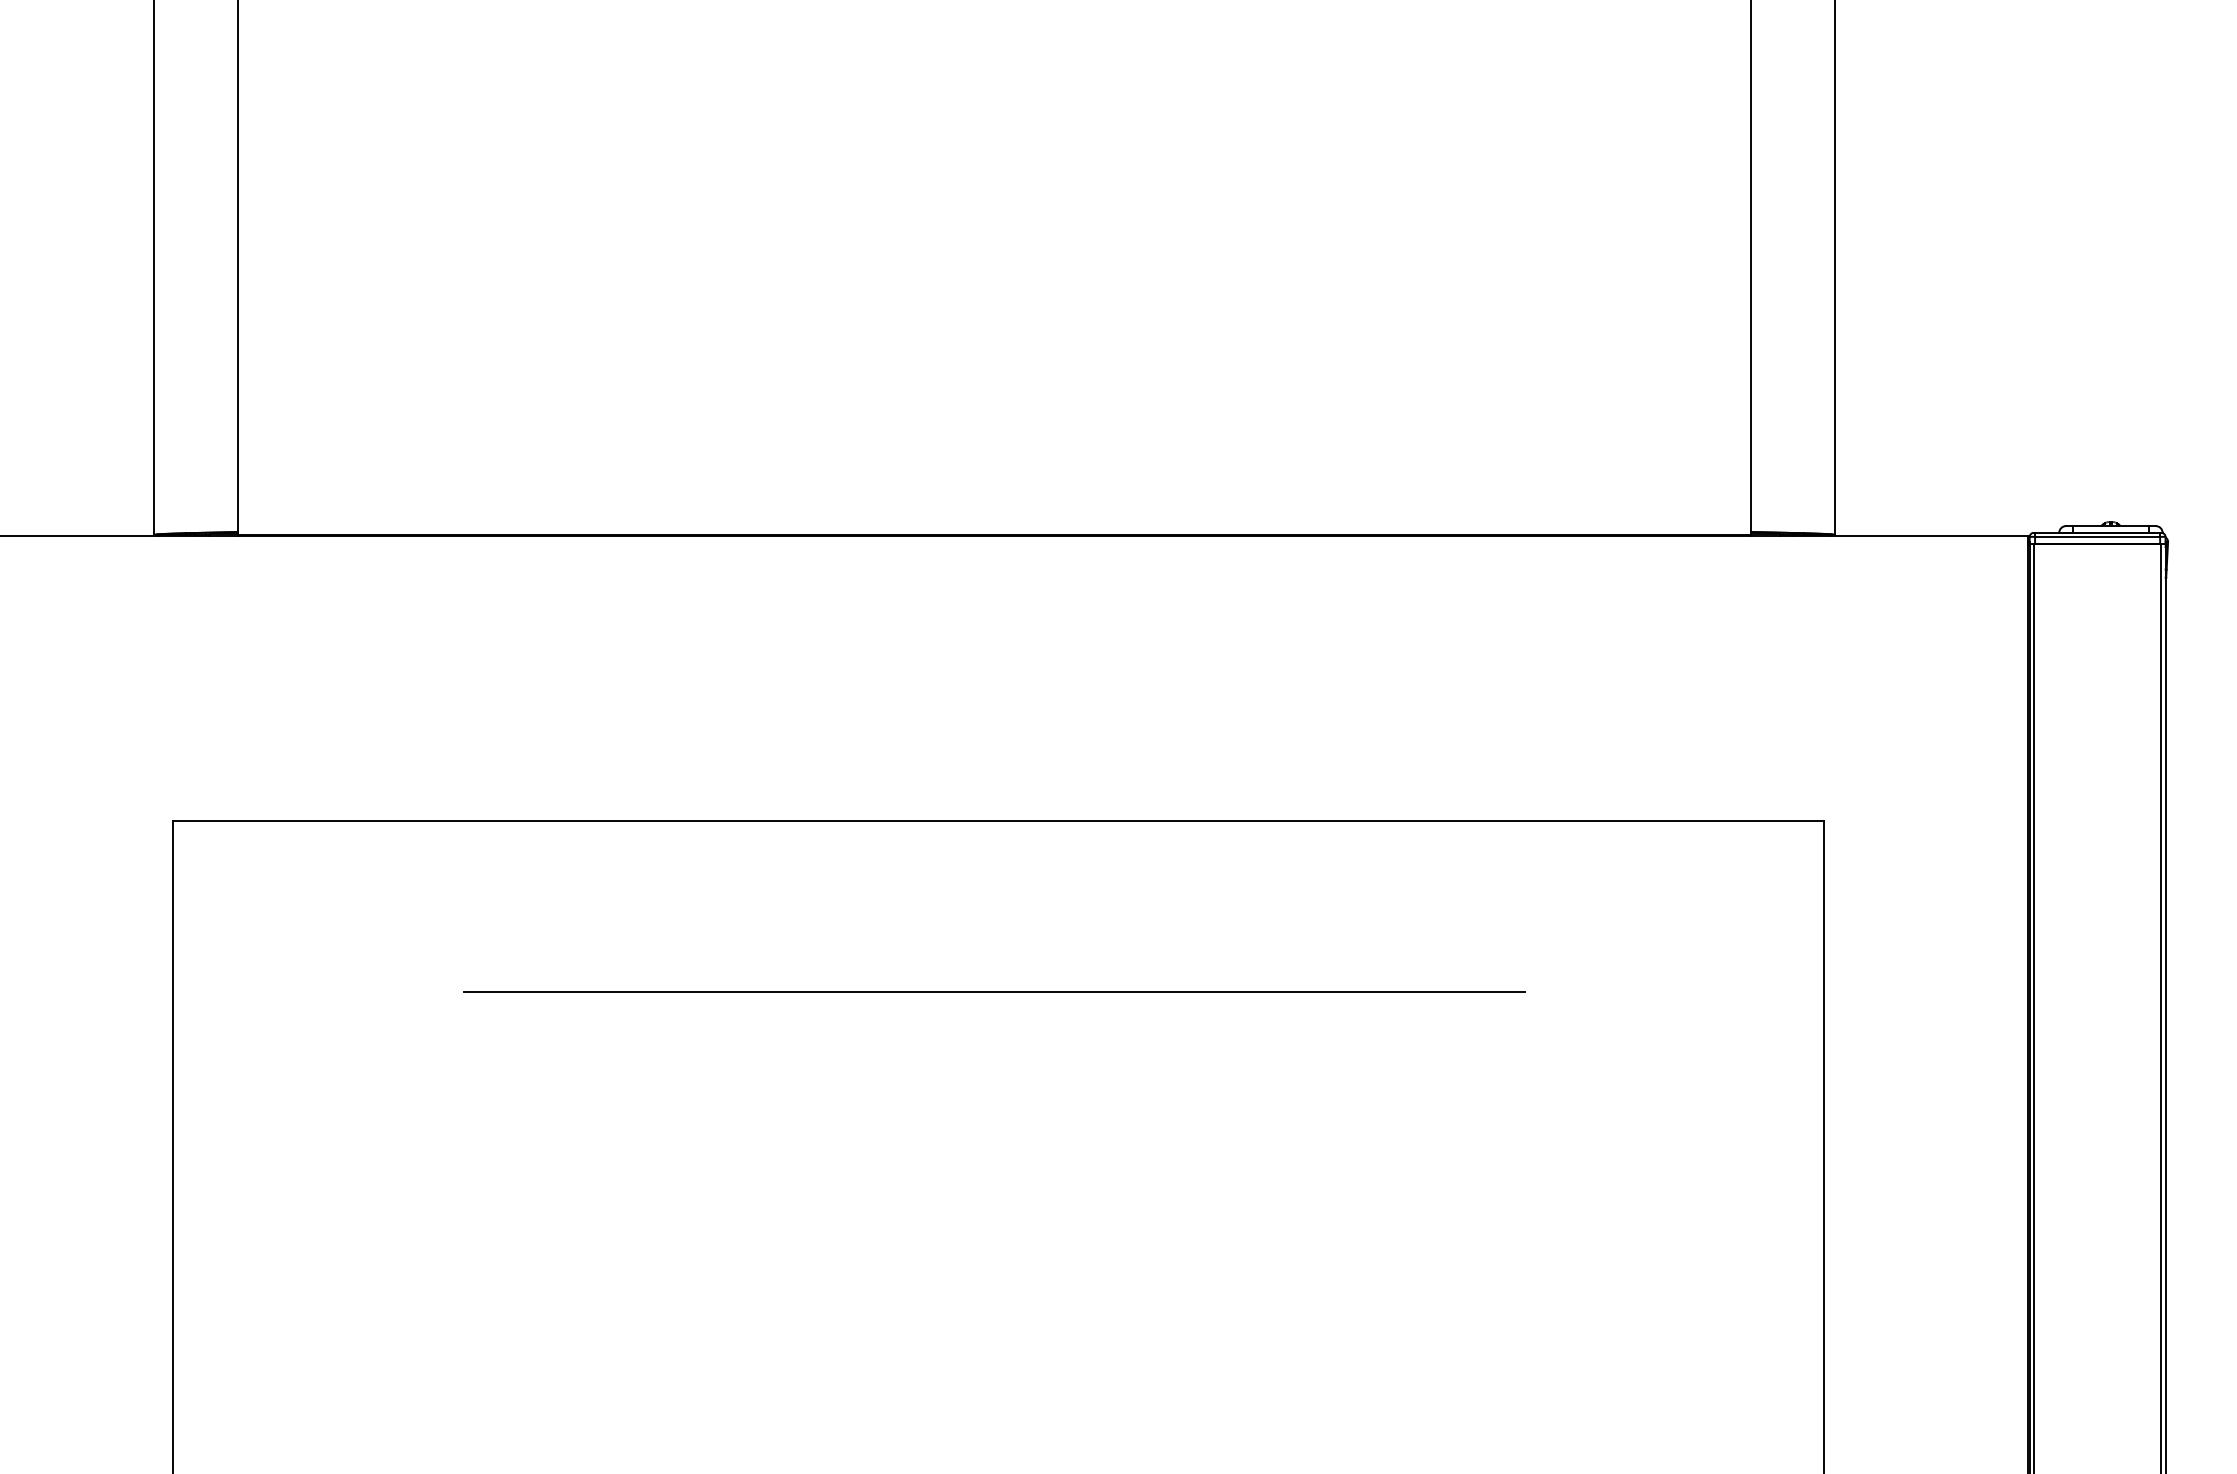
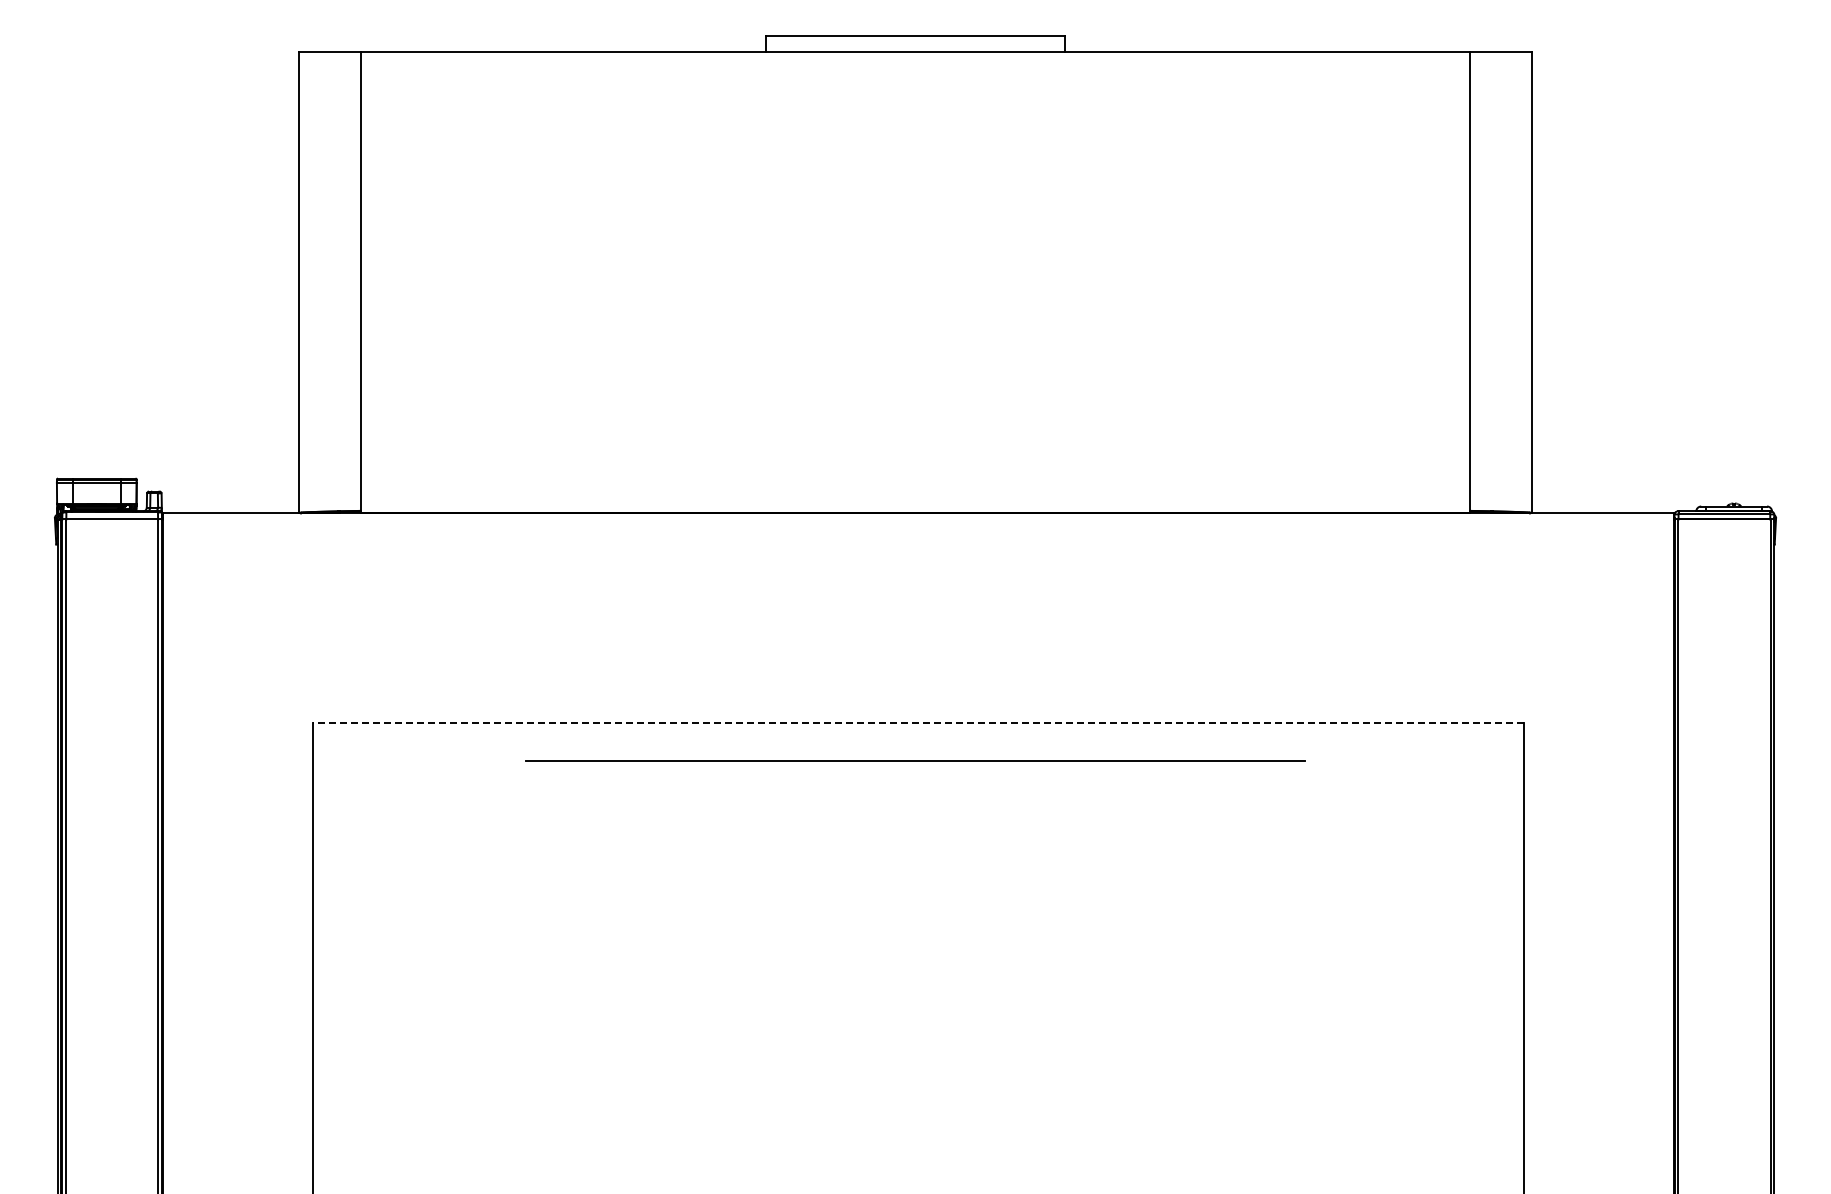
line: (998, 820) -> (918, 722), solid -> dashed
line: (994, 992) -> (915, 760), moved

